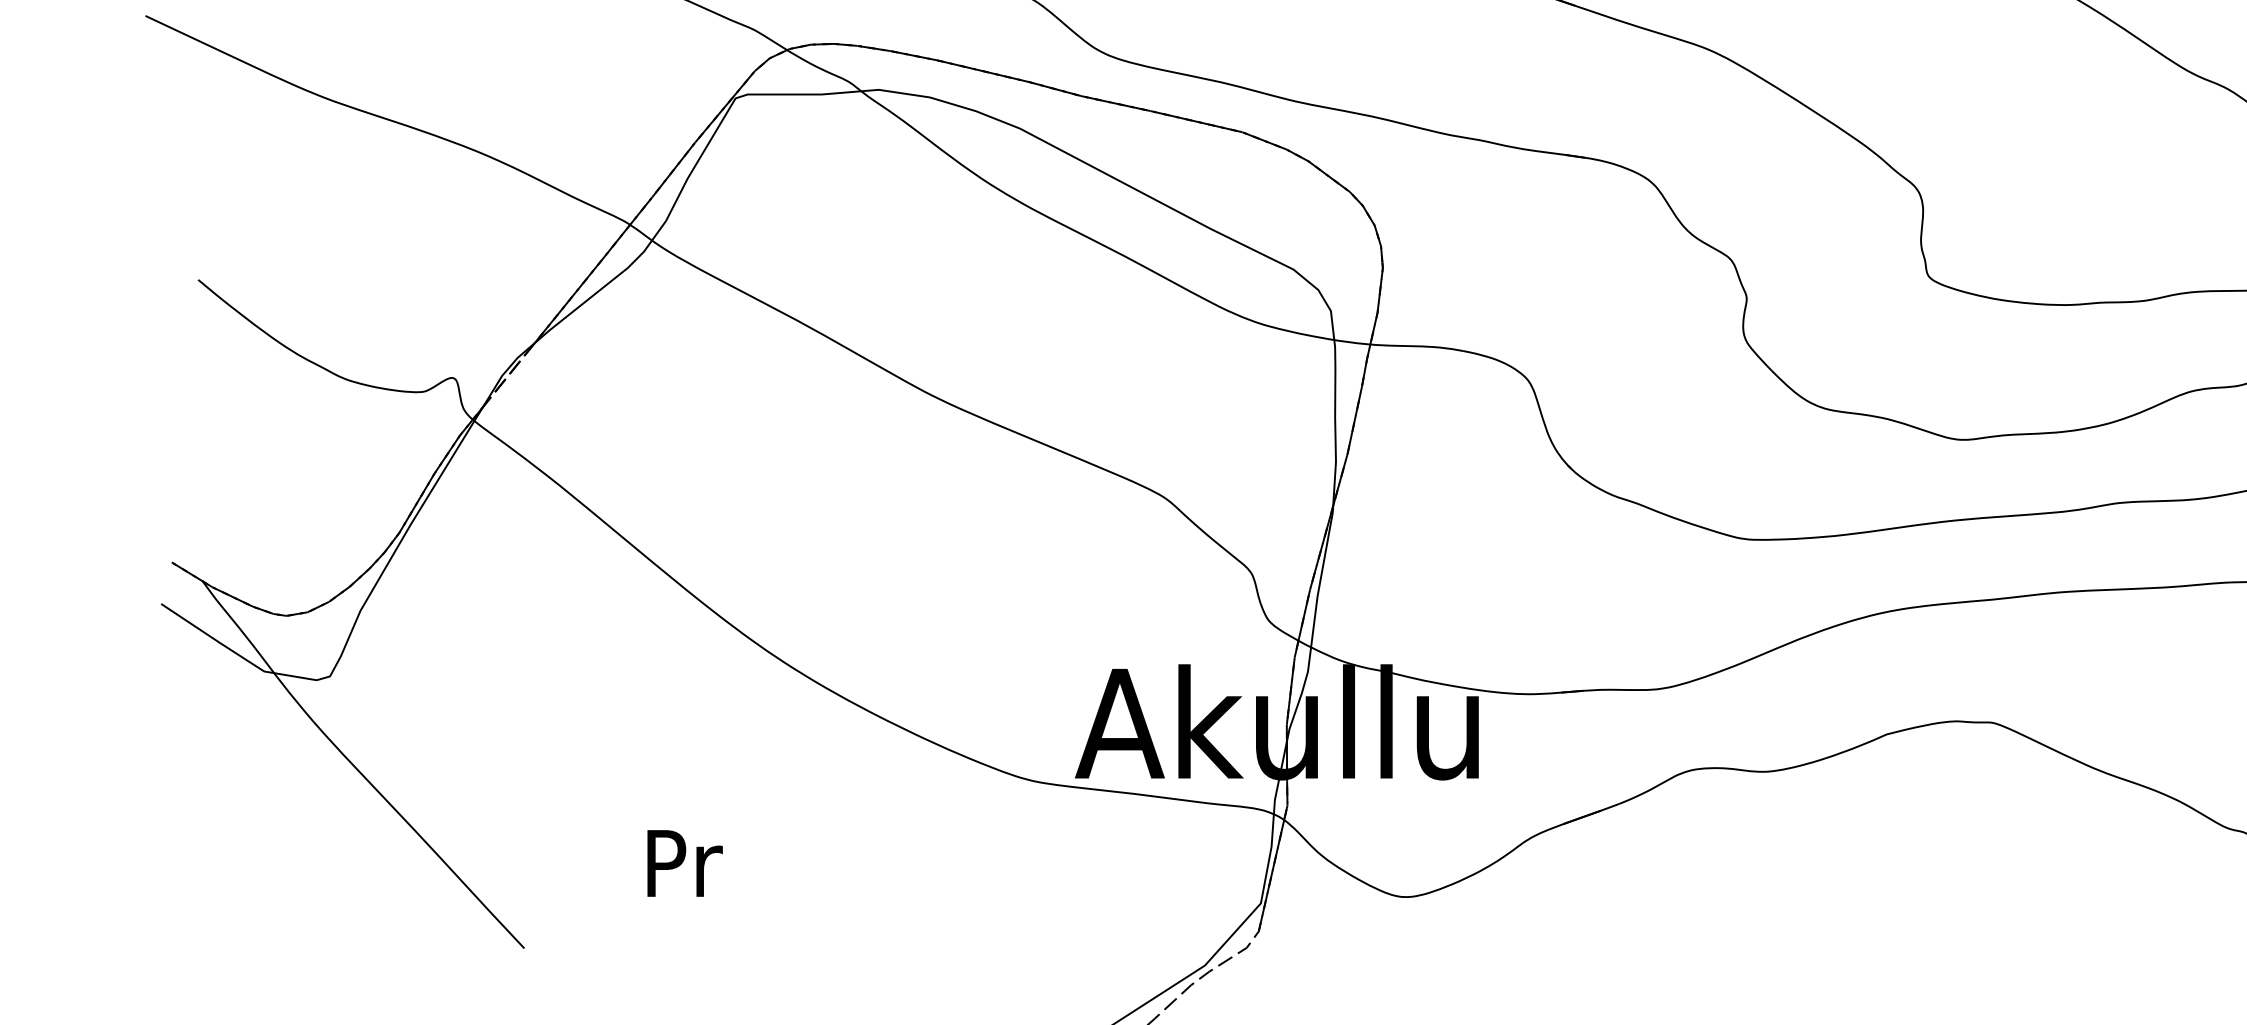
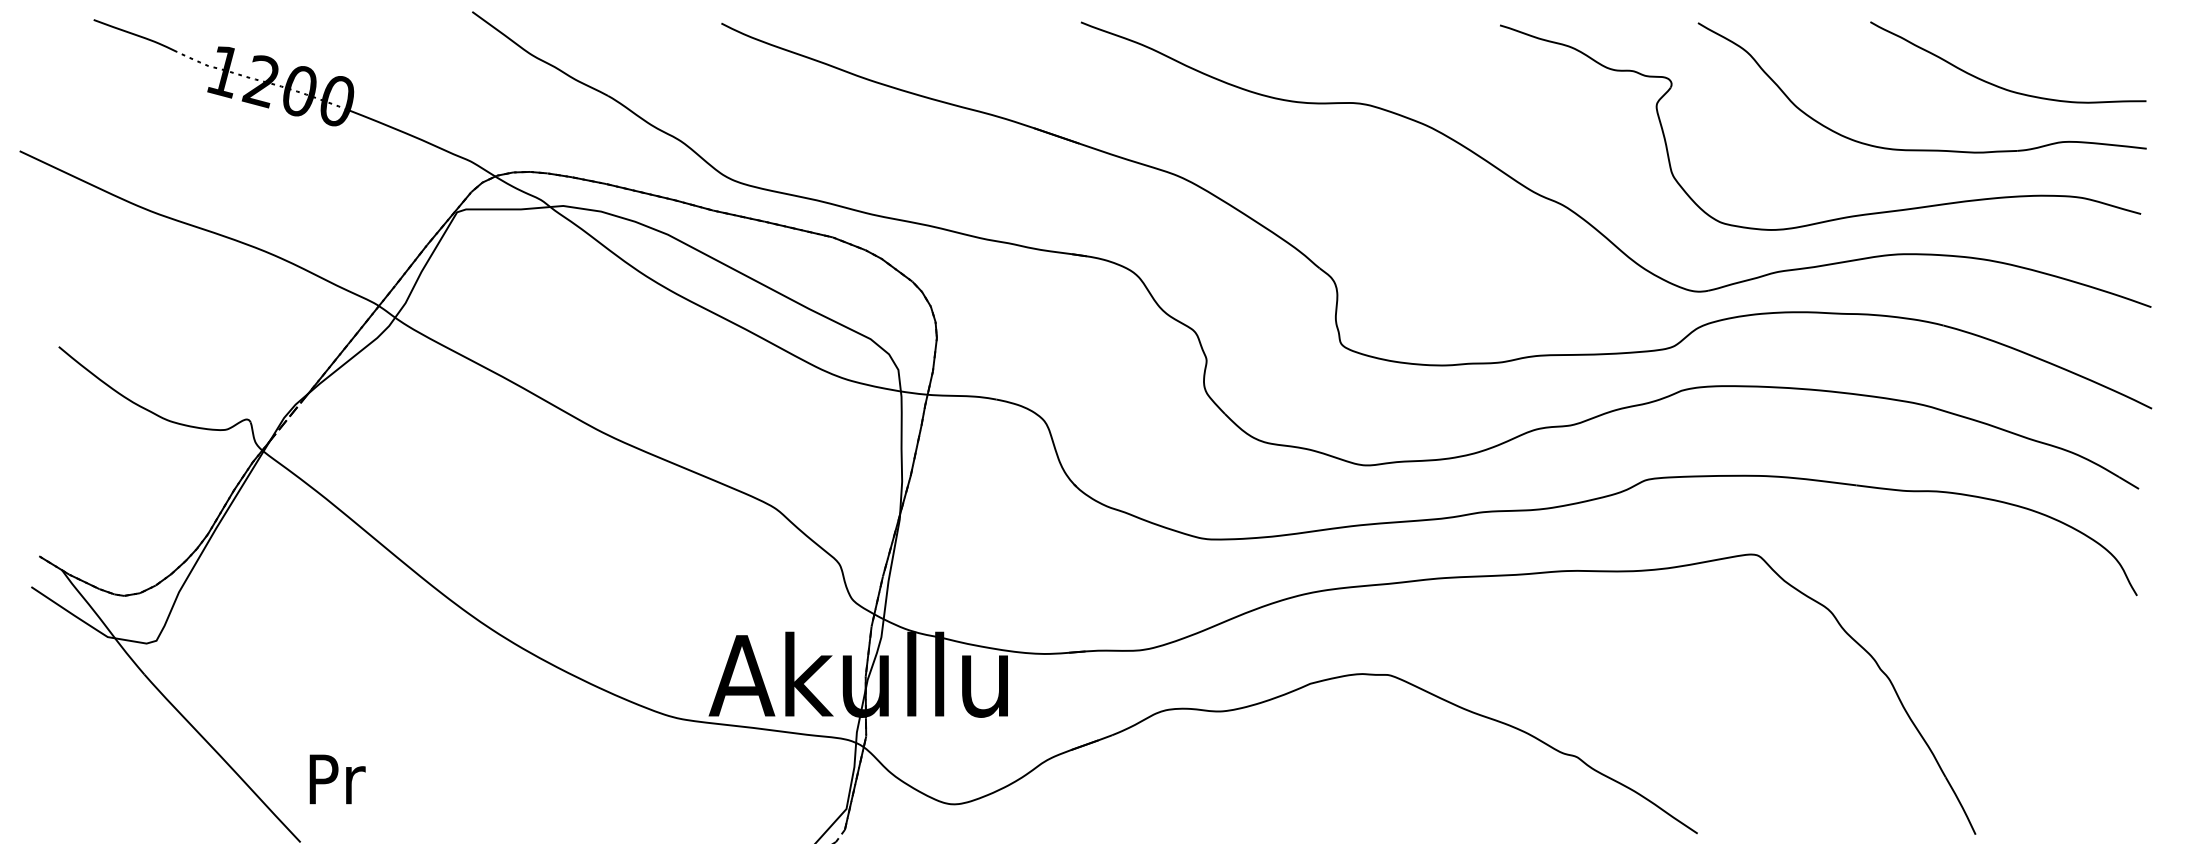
text: (684, 863) -> (337, 779), moved

